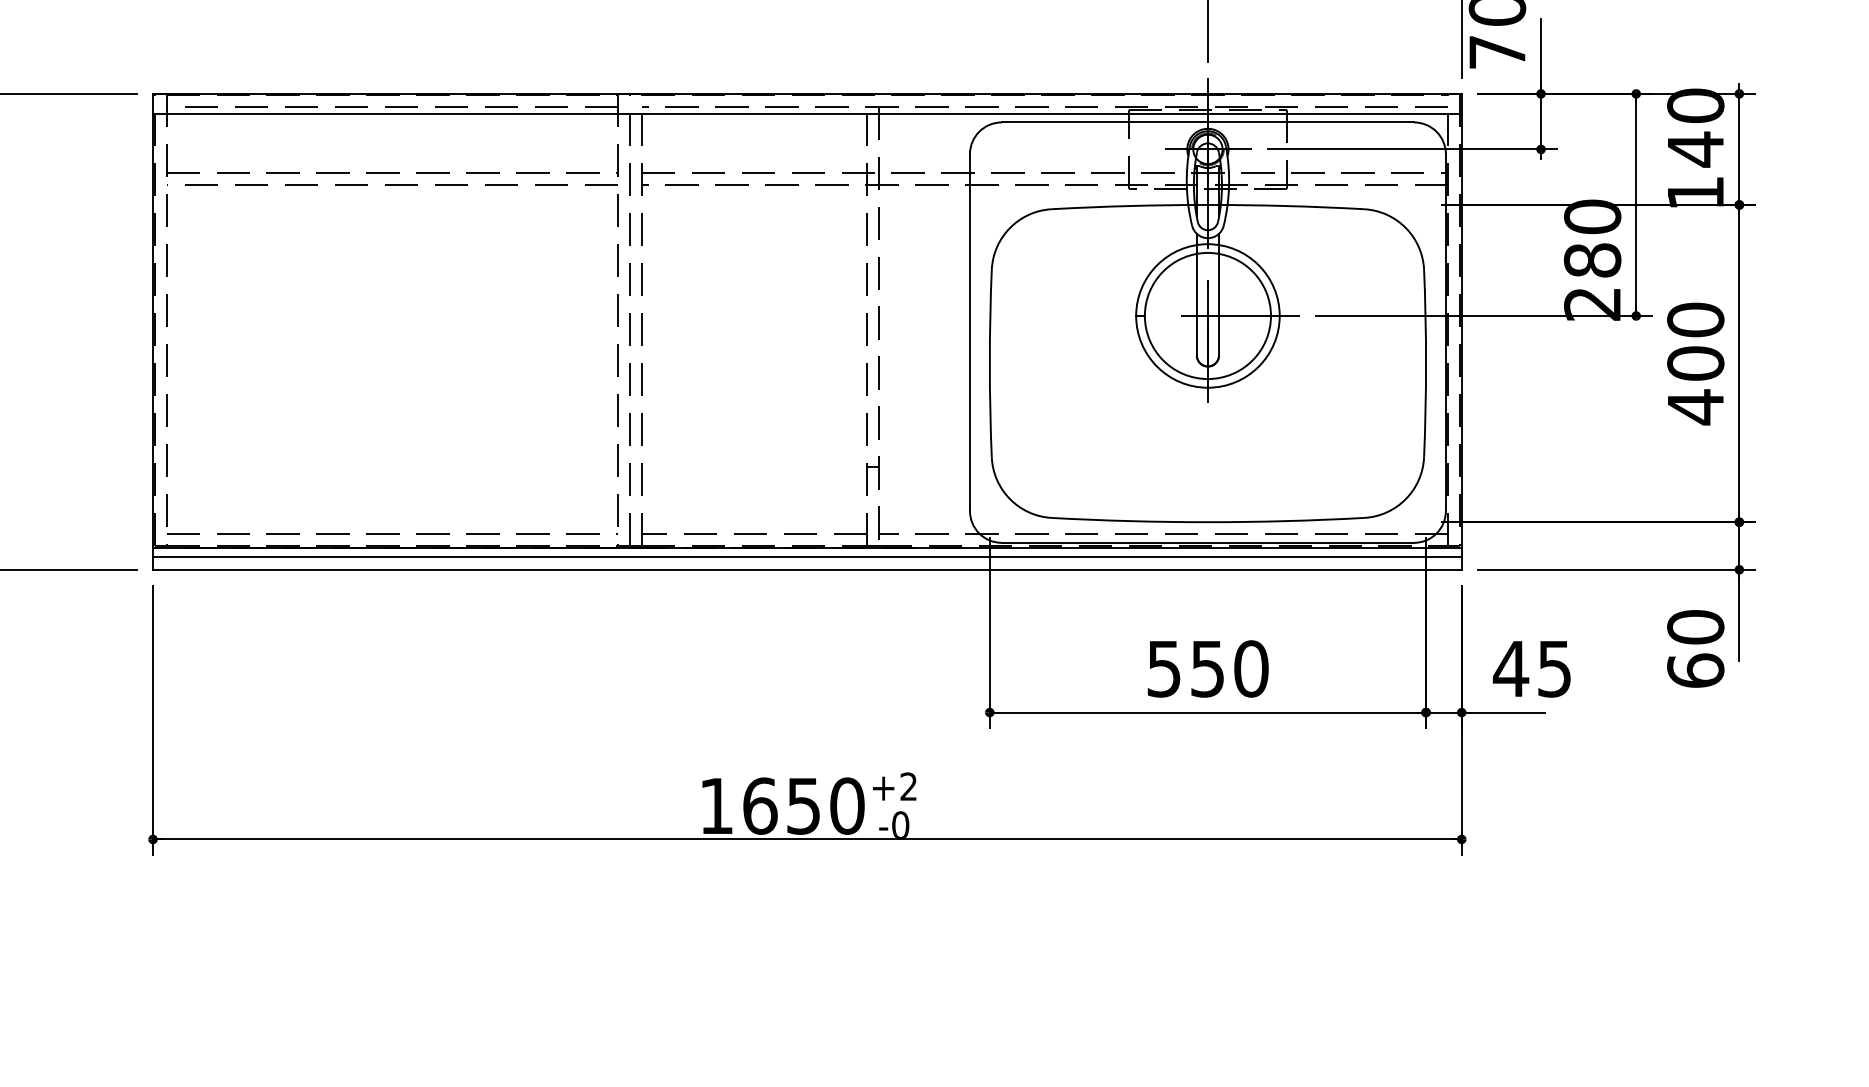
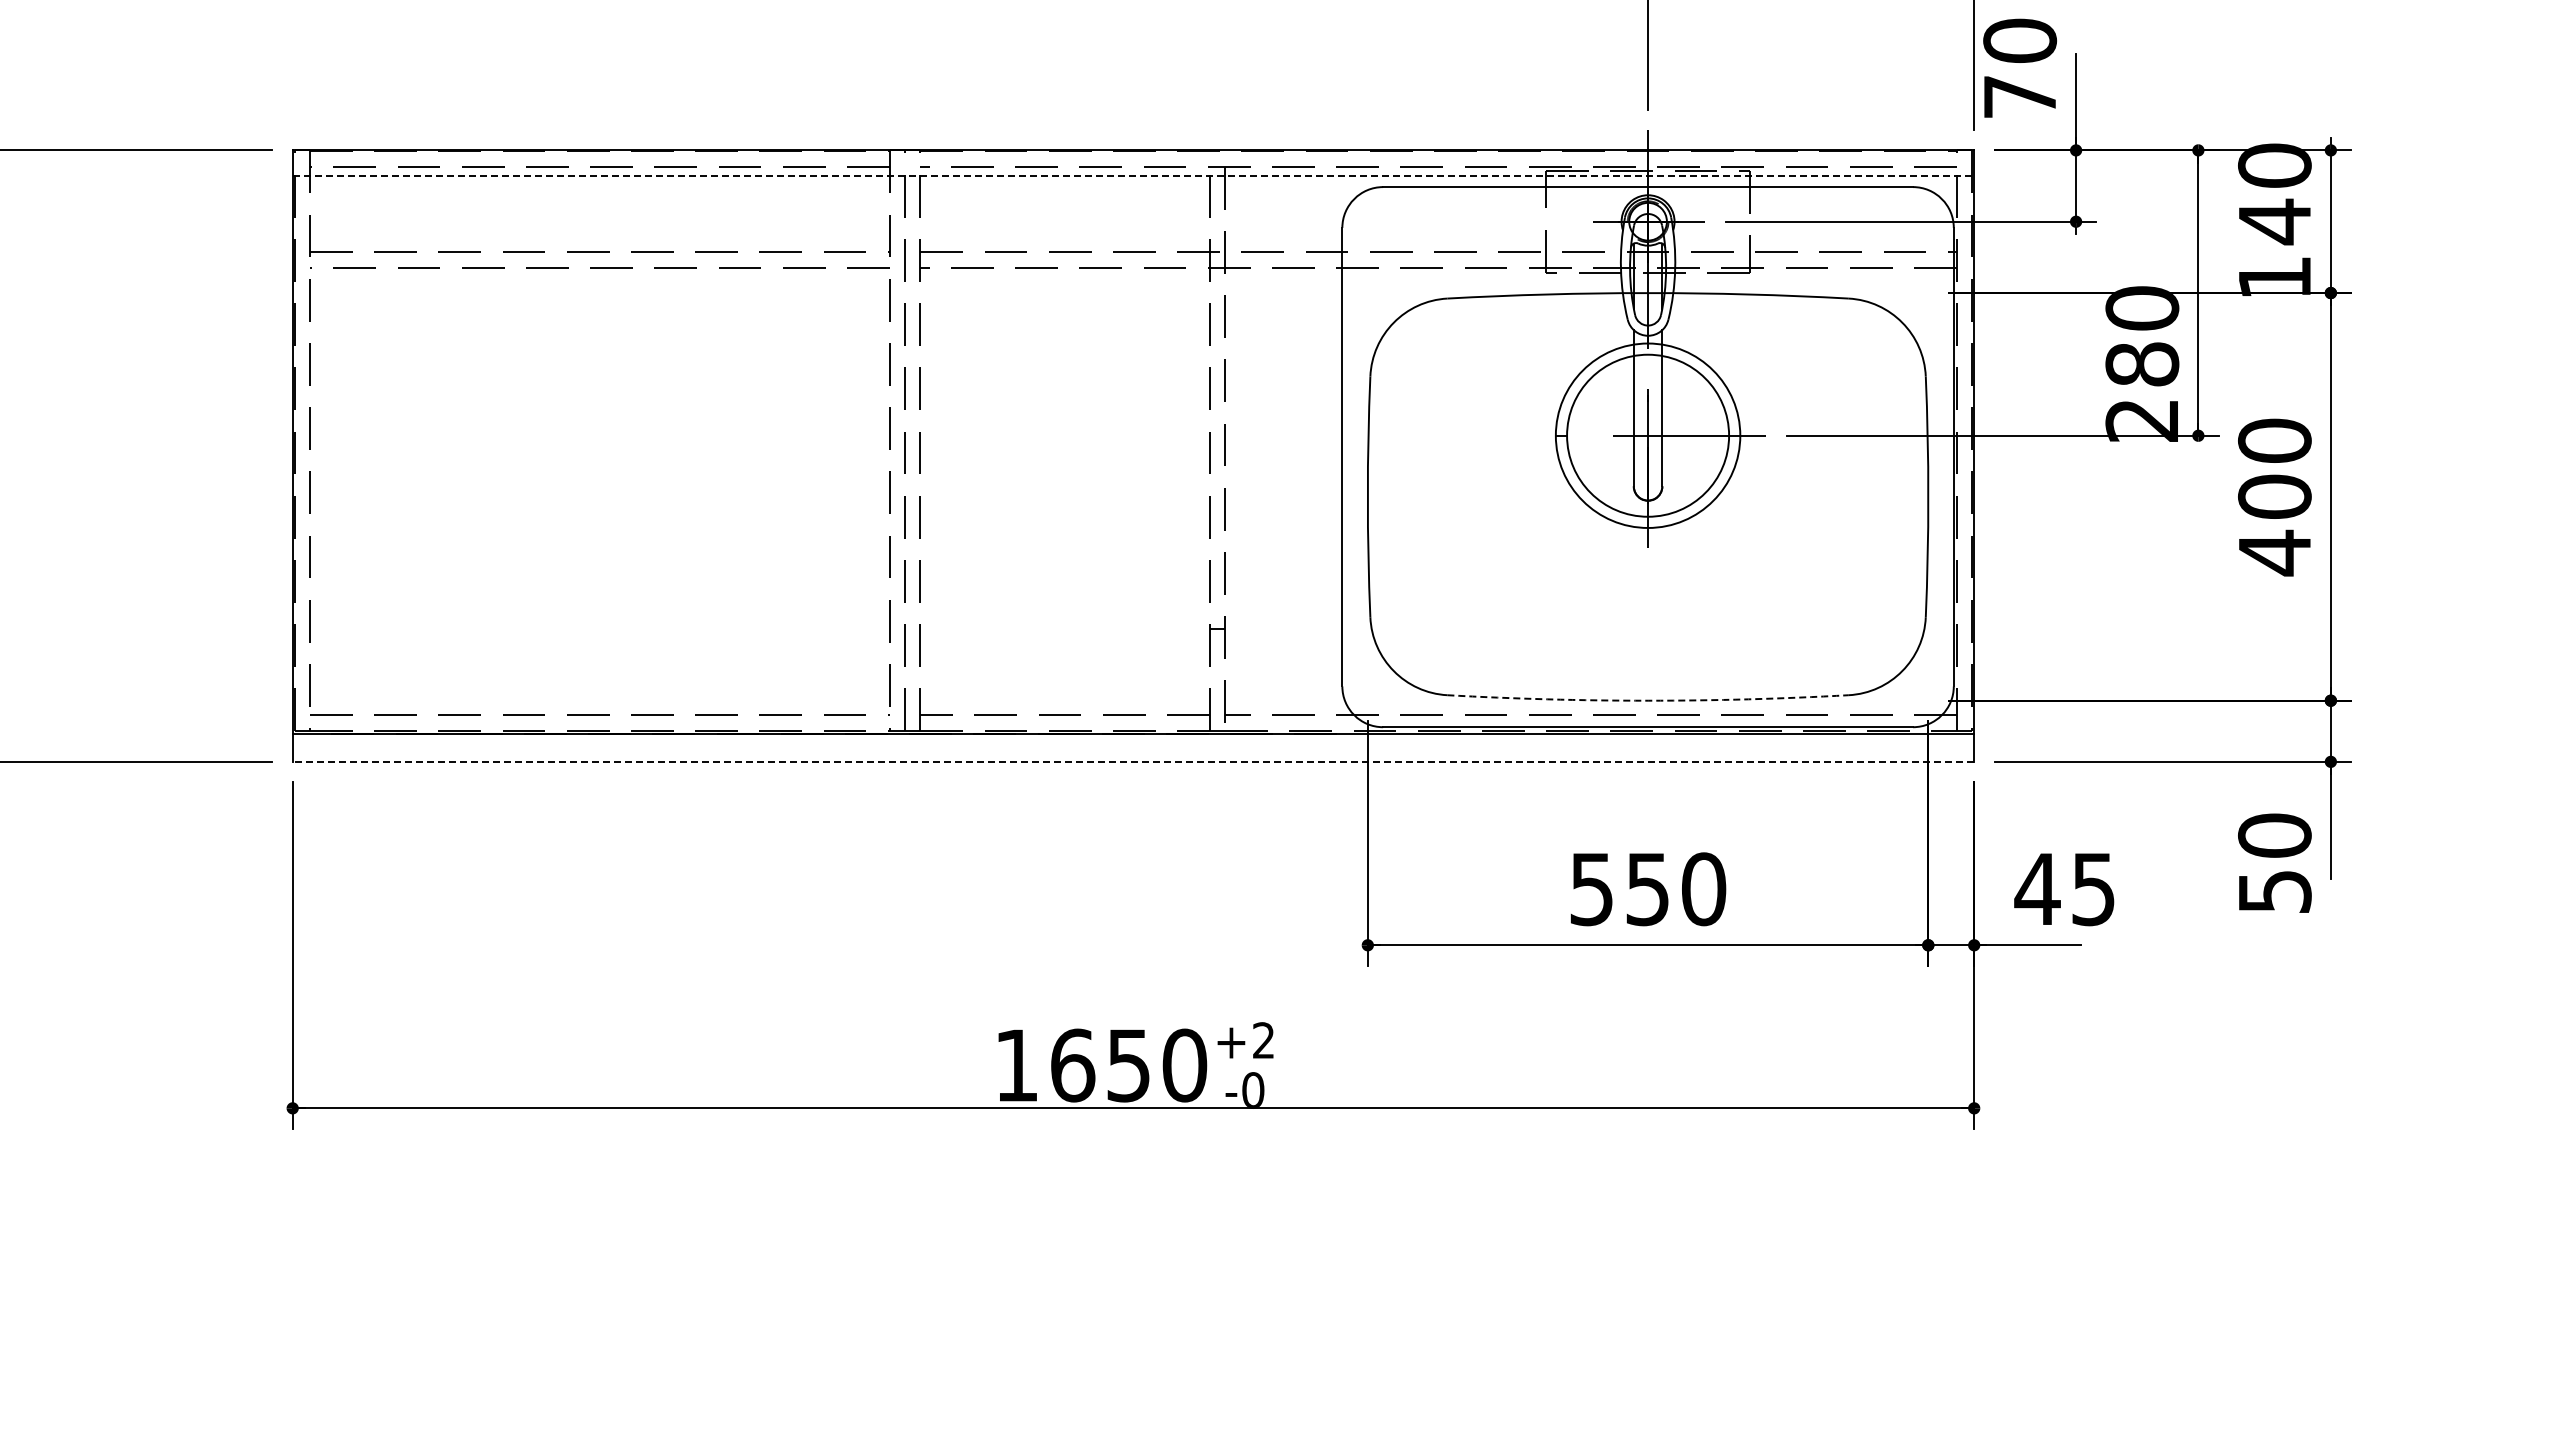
line: (807, 113) -> (1133, 175), solid -> dashed
arc: (1208, 522) -> (1648, 700), solid -> dashed
line: (807, 557) -> (1133, 745), removed
line: (807, 569) -> (1133, 761), solid -> dashed
text: (1695, 670) -> (2274, 891), 60 -> 50

